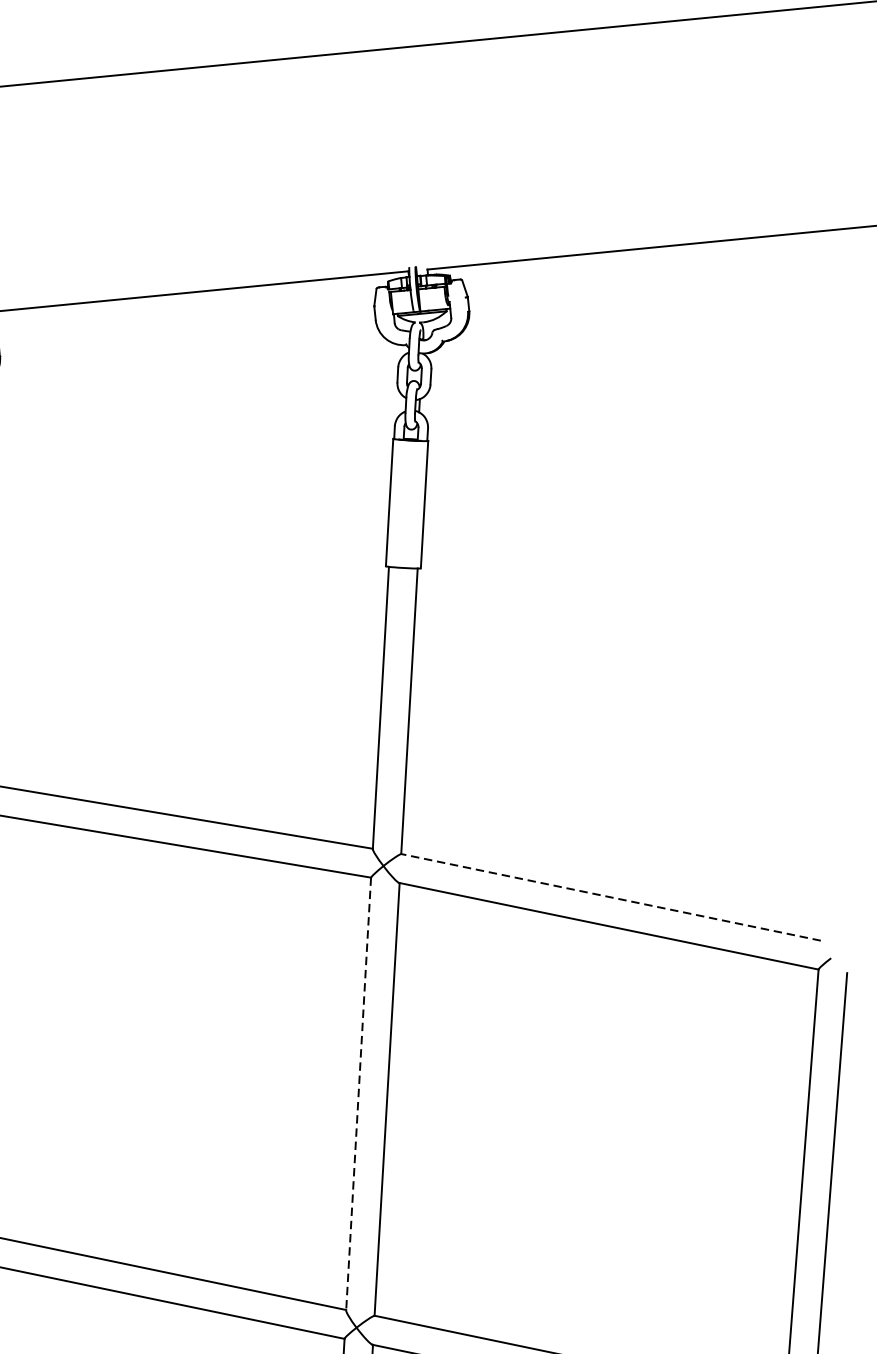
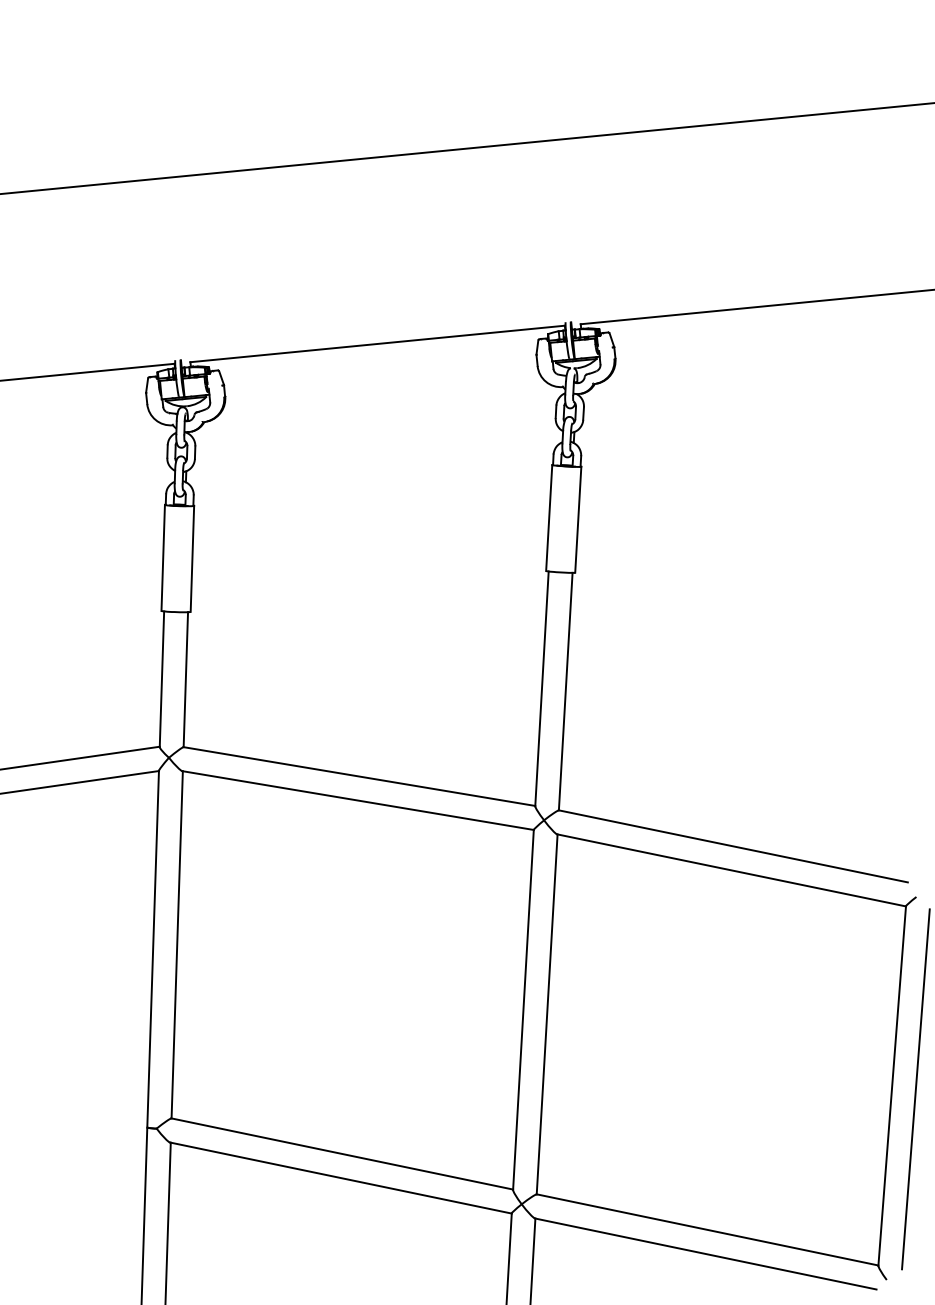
line: (609, 897) -> (732, 846), dashed -> solid
line: (358, 1094) -> (523, 1010), dashed -> solid

